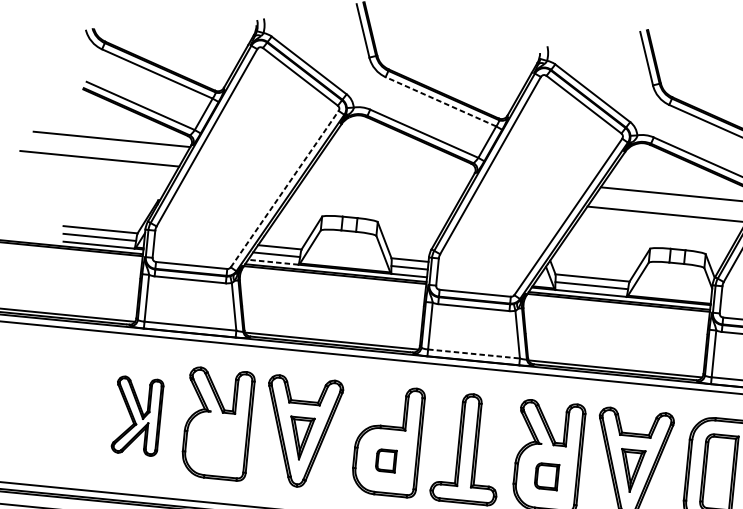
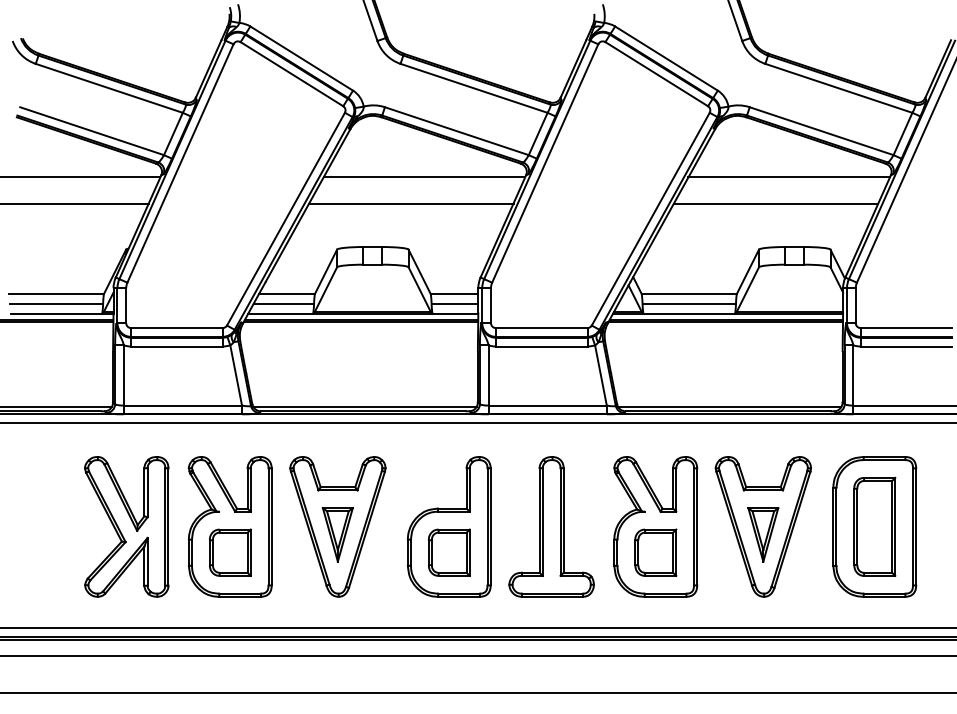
line: (440, 101) -> (473, 88), dashed -> solid
line: (395, 167) -> (424, 177), added
line: (383, 186) -> (411, 203), added
line: (285, 189) -> (286, 219), dashed -> solid
line: (273, 262) -> (280, 313), dashed -> solid
line: (474, 353) -> (548, 405), dashed -> solid
part: (137, 415) -> (126, 526), size x1.43
part: (216, 444) -> (230, 552), added
part: (385, 460) -> (448, 552), size x1.67
part: (546, 476) -> (655, 552), size x1.43

